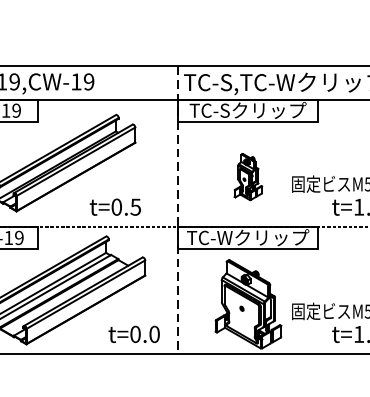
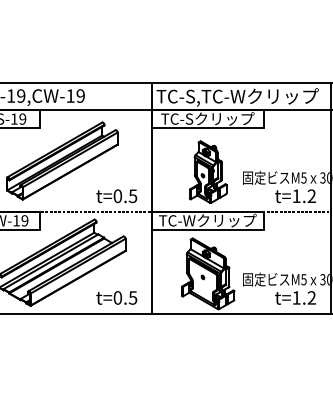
part: (247, 176) -> (207, 171), size x1.67
text: (115, 207) -> (116, 196), moved
line: (177, 210) -> (151, 198), dashed -> solid
text: (153, 333) -> (132, 297), t=0.0 -> t=0.5

